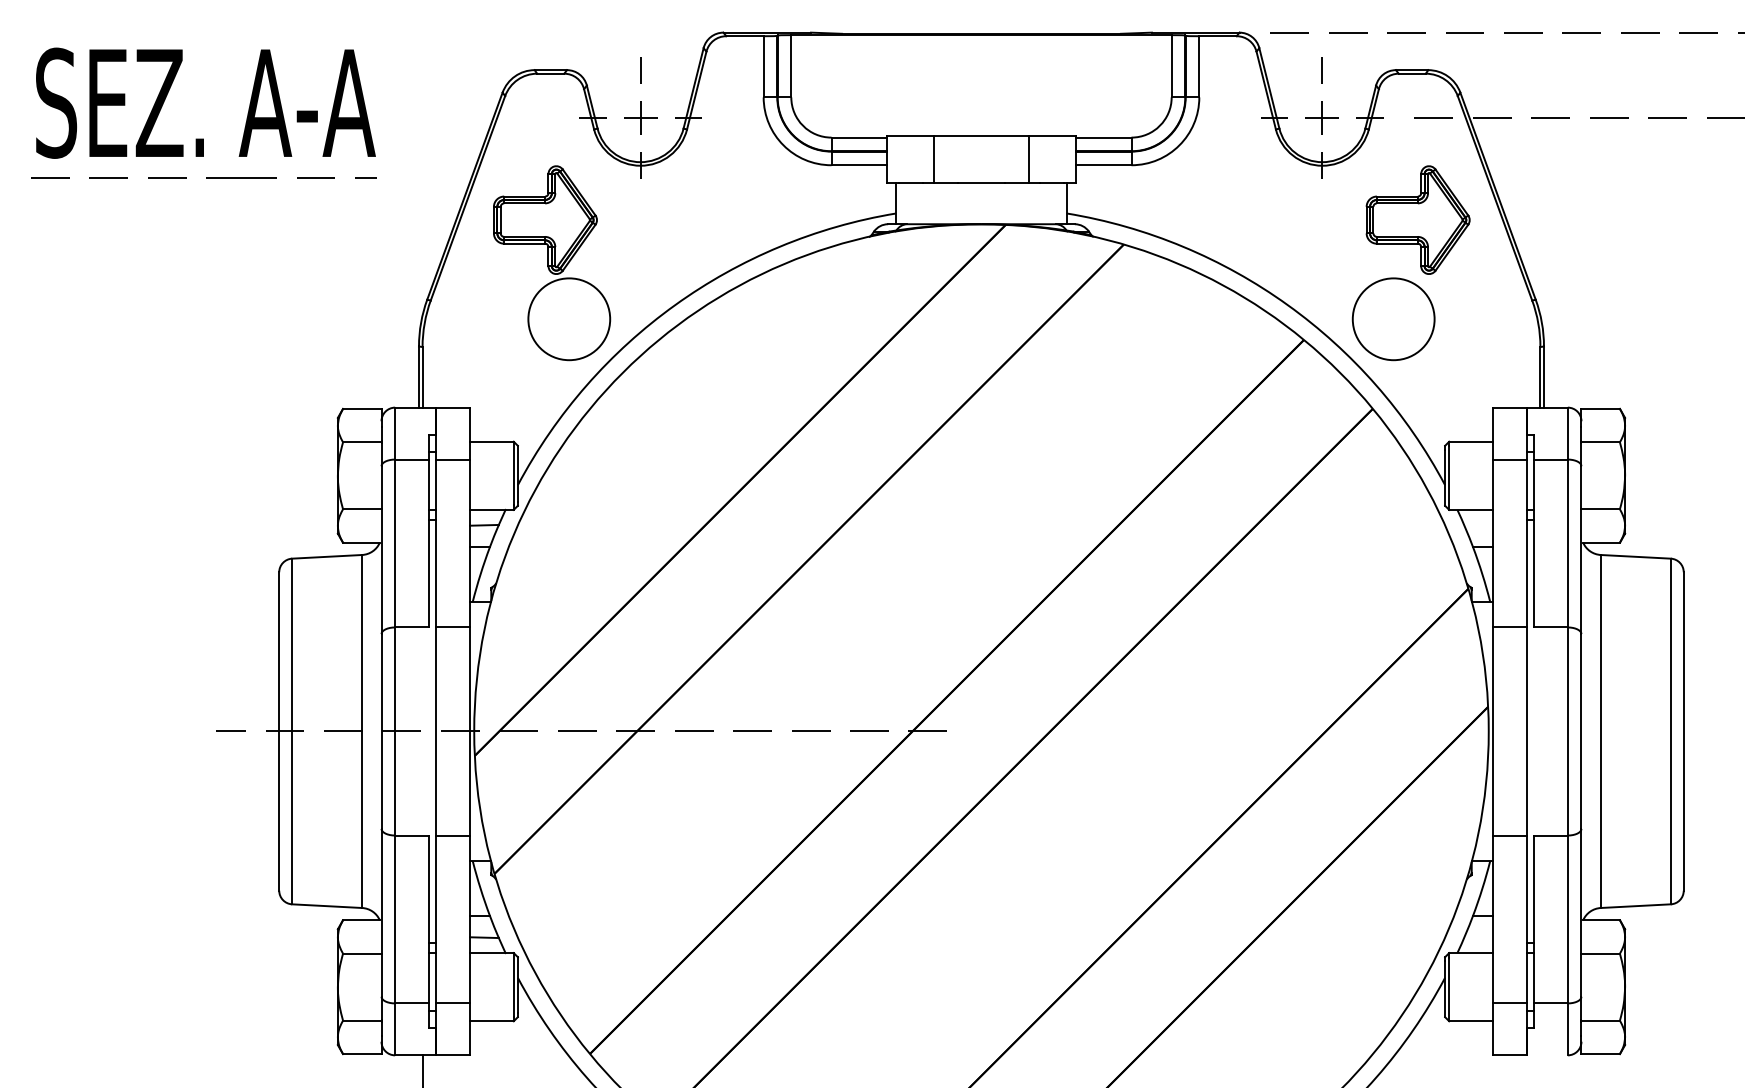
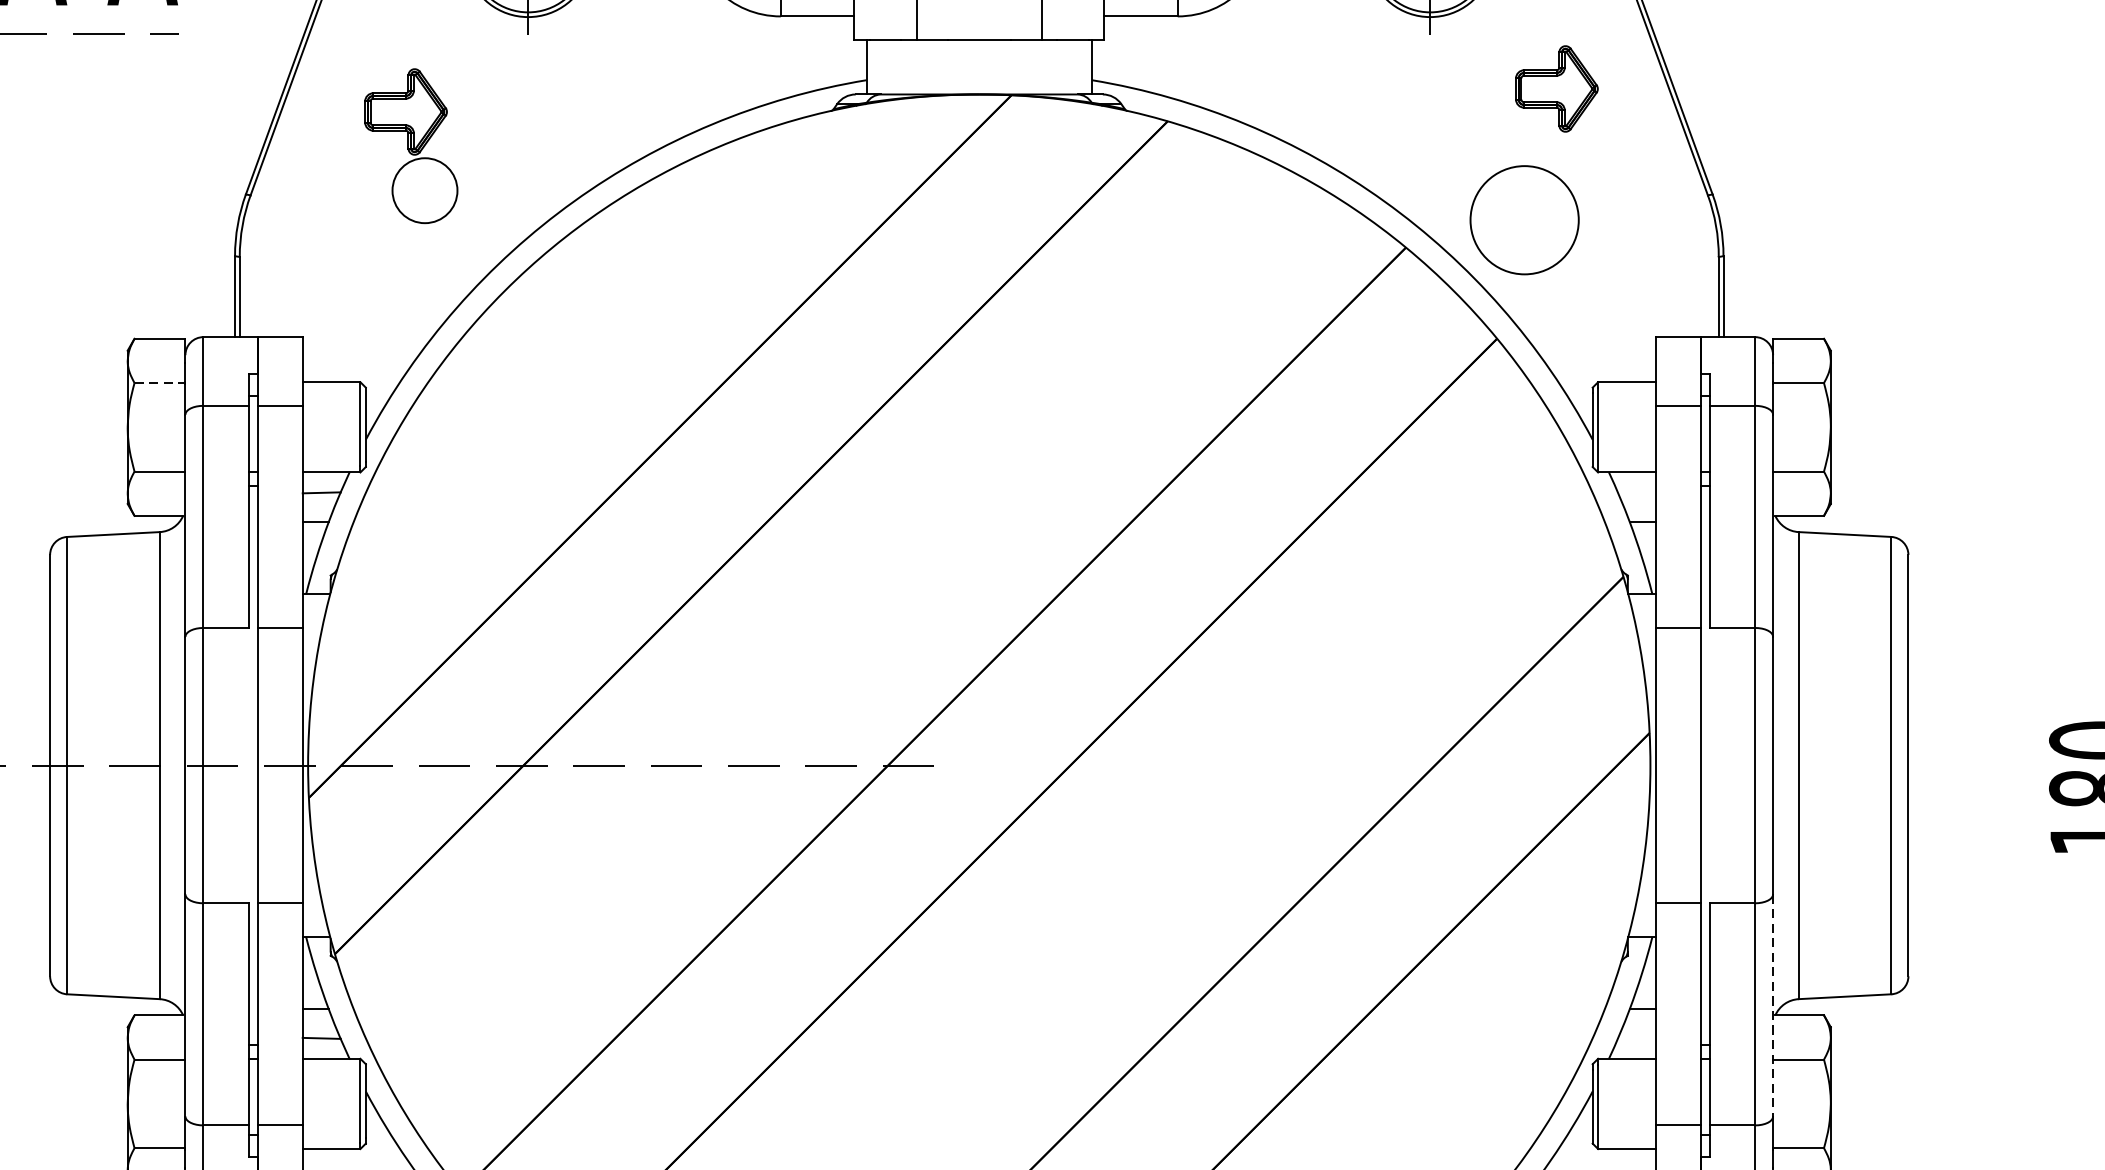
part: (1417, 219) -> (1556, 88), size x0.6
part: (552, 263) -> (411, 146), size x0.6
line: (362, 442) -> (160, 383), solid -> dashed
line: (1581, 912) -> (1773, 1005), solid -> dashed

